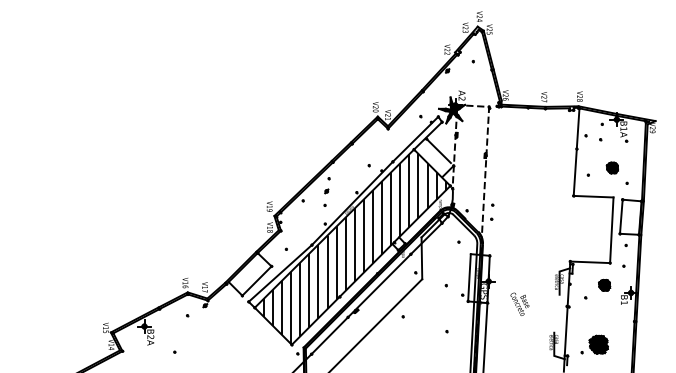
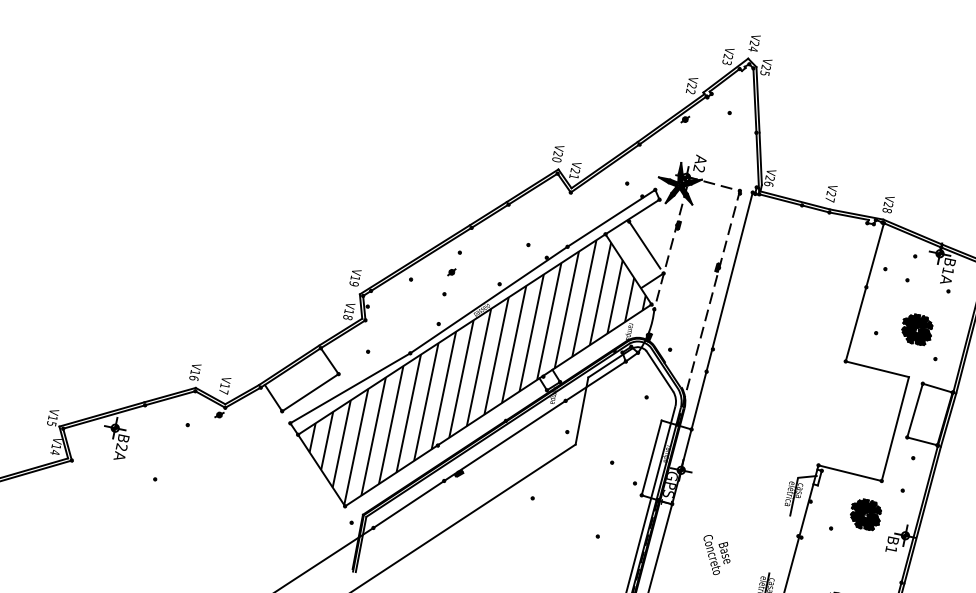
part: (612, 167) -> (917, 328), size x1.67
line: (493, 180) -> (722, 310), added
part: (604, 285) -> (865, 515), size x1.67
text: (519, 303) -> (715, 554), moved

